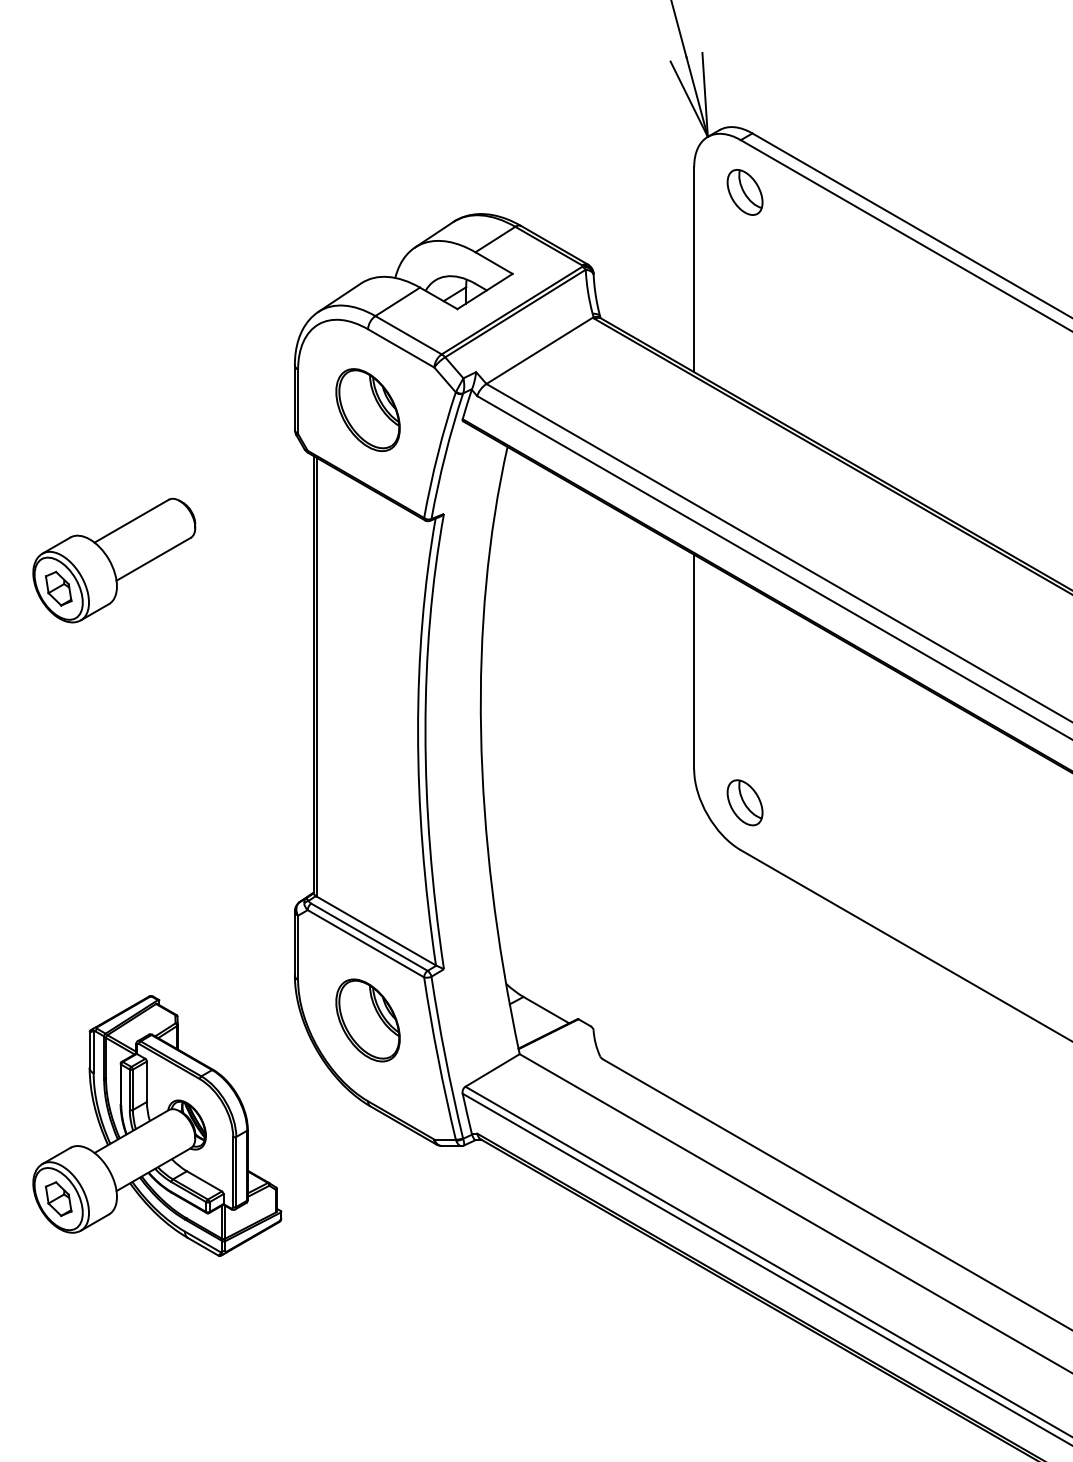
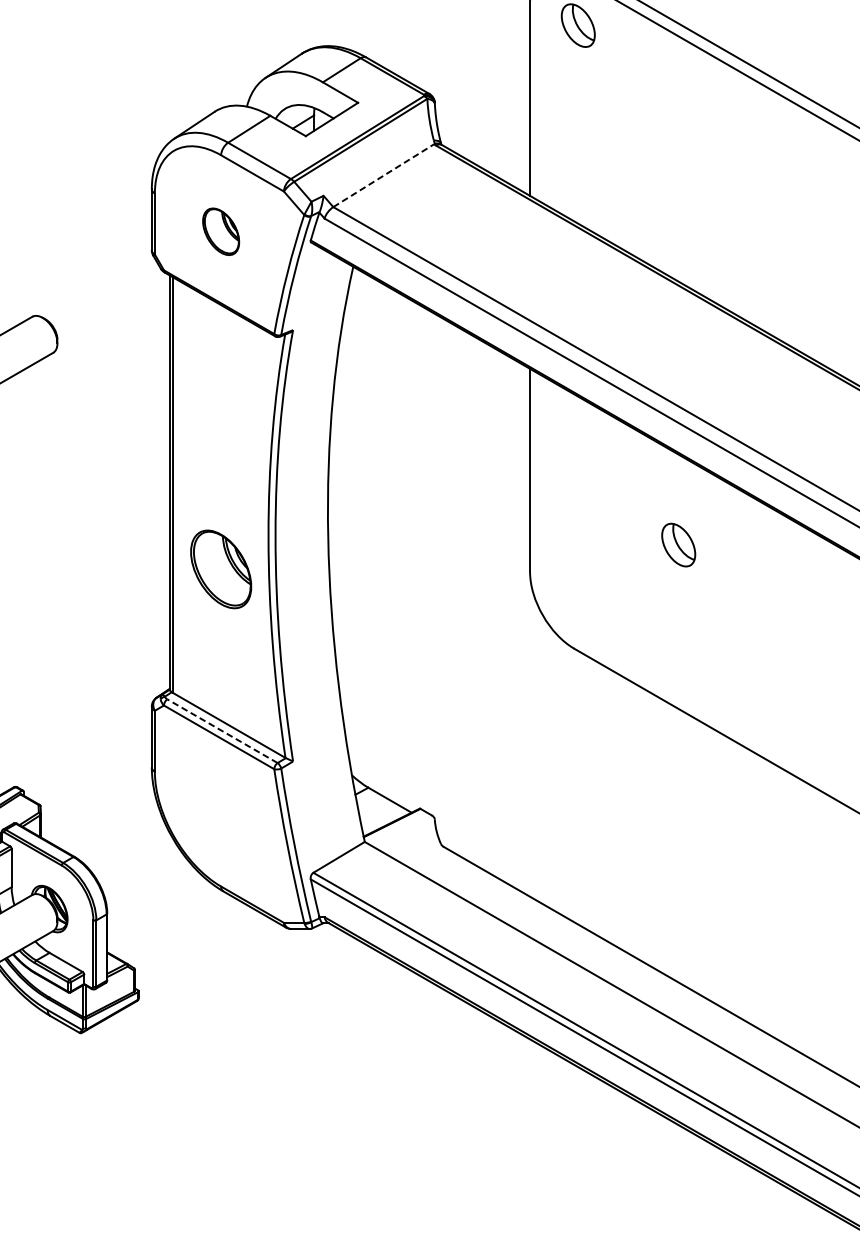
line: (539, 350) -> (383, 175), solid -> dashed
part: (367, 409) -> (220, 231), size x0.6
part: (744, 802) -> (678, 544), moved
line: (369, 936) -> (222, 730), solid -> dashed
part: (367, 1020) -> (220, 569), moved

